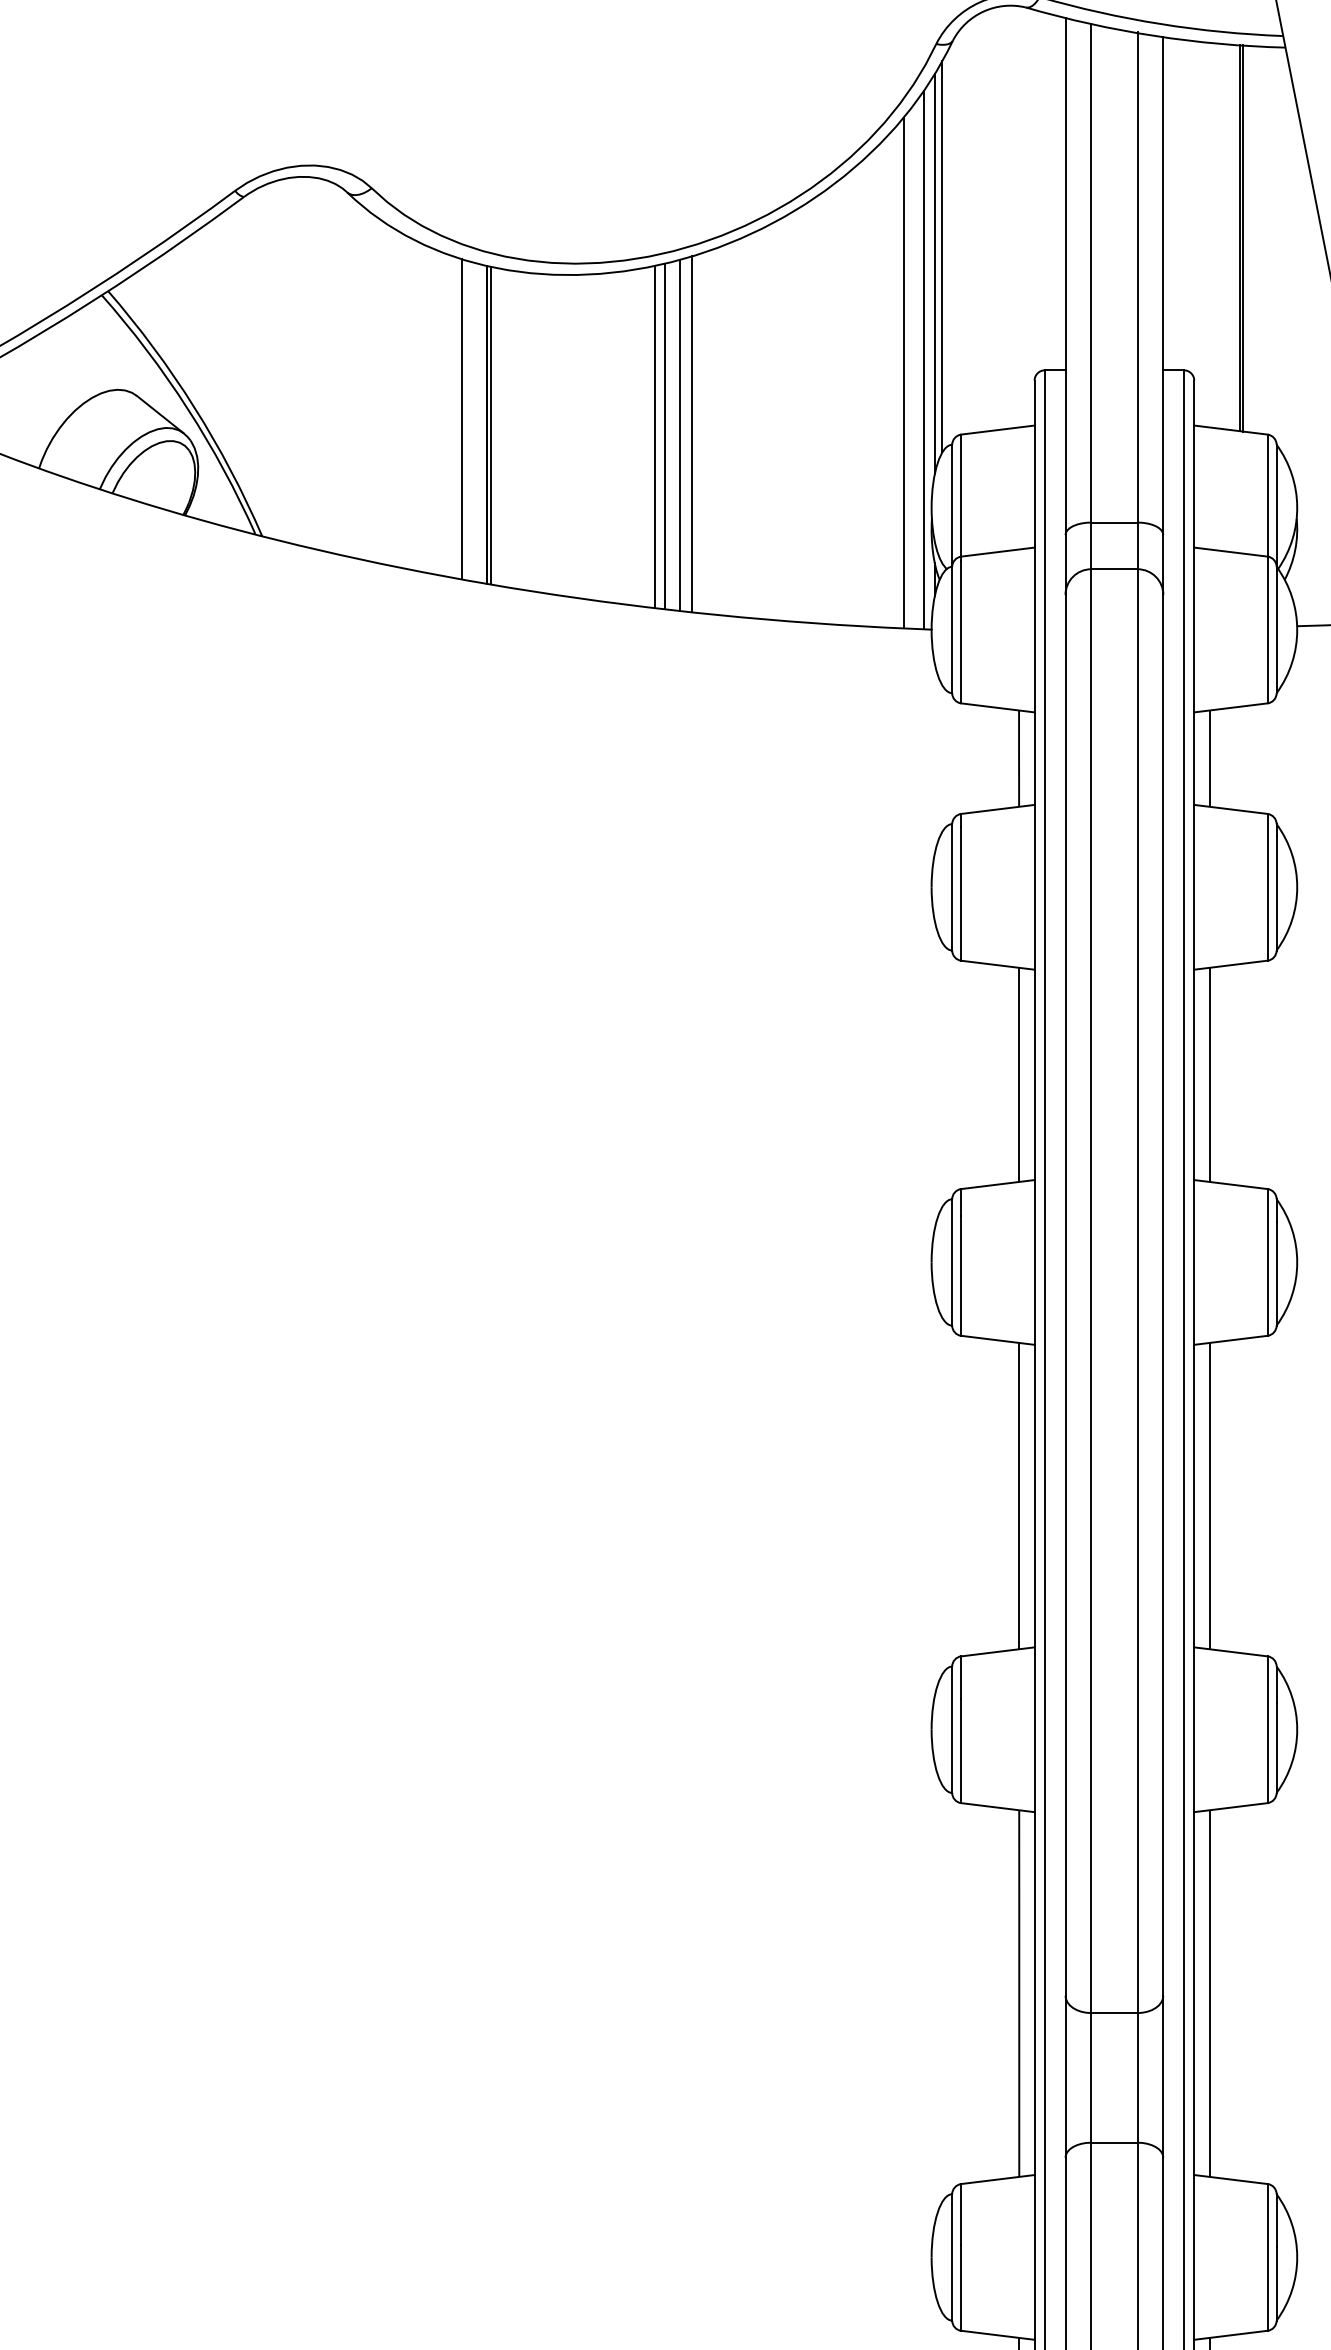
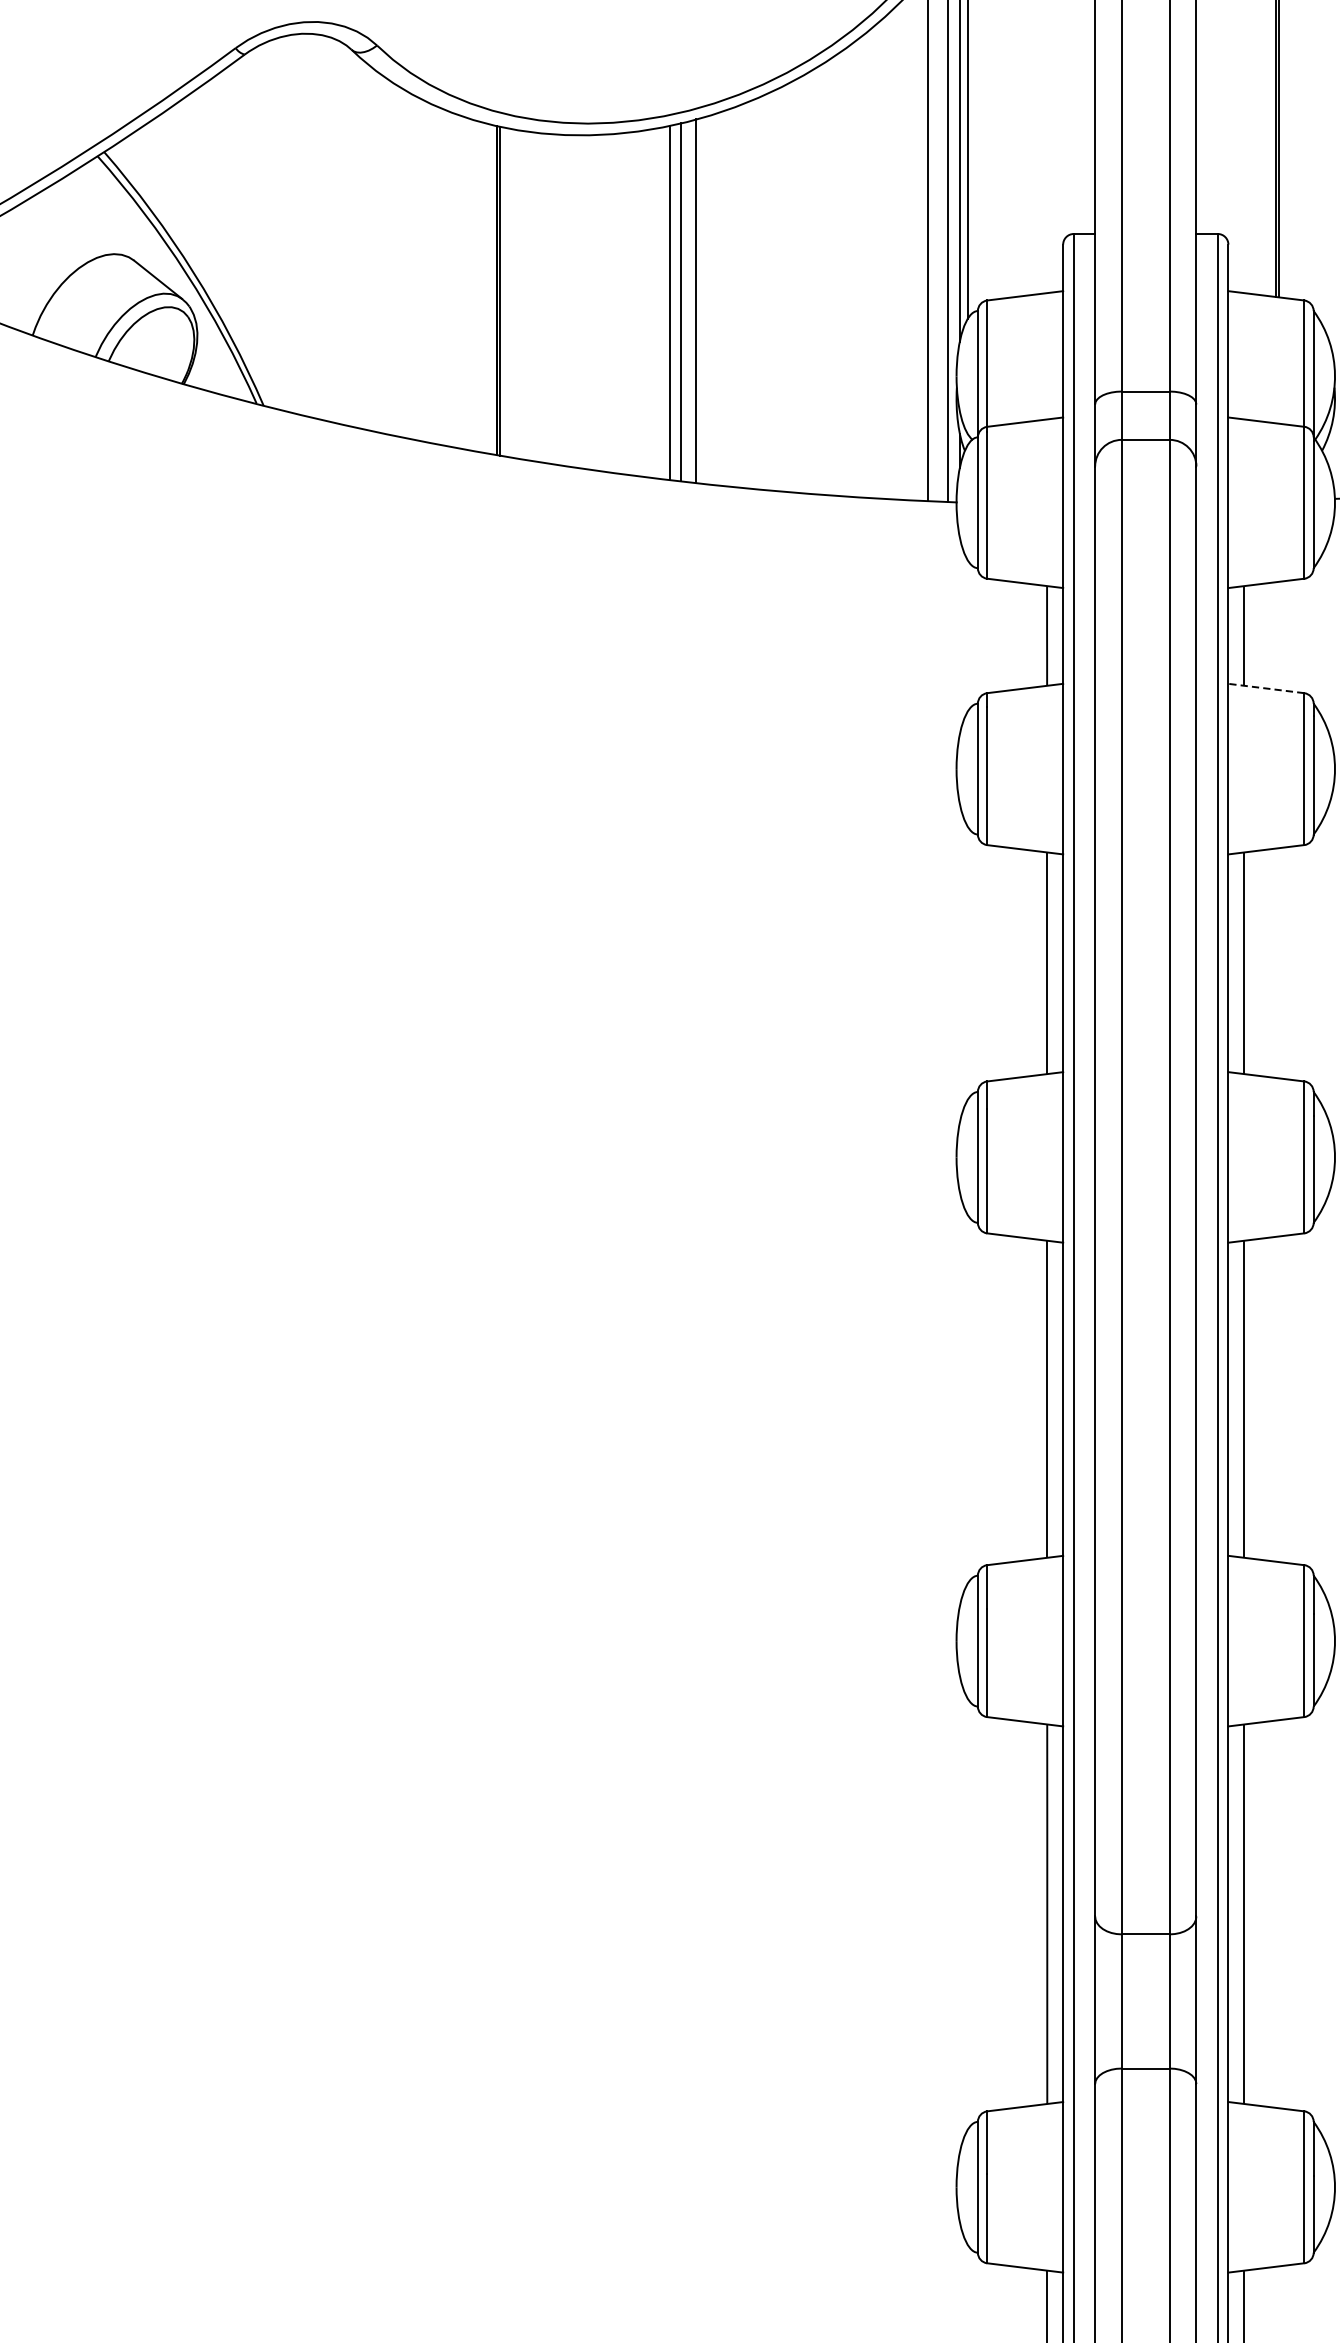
line: (461, 419) -> (469, 284), removed
line: (692, 434) -> (709, 300), removed
line: (1230, 809) -> (1265, 688), solid -> dashed

